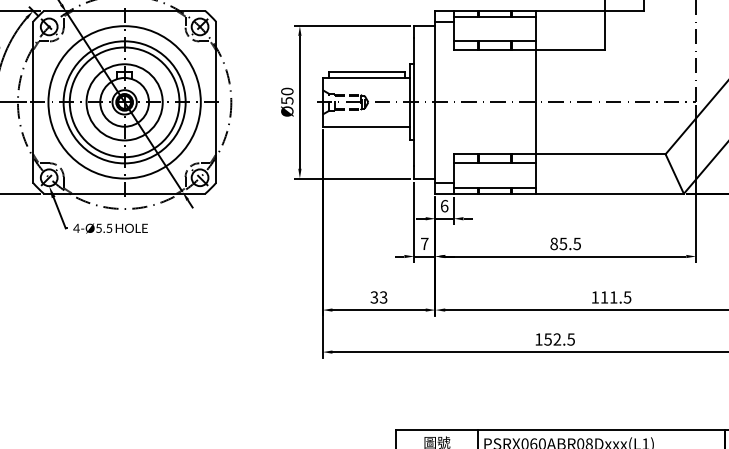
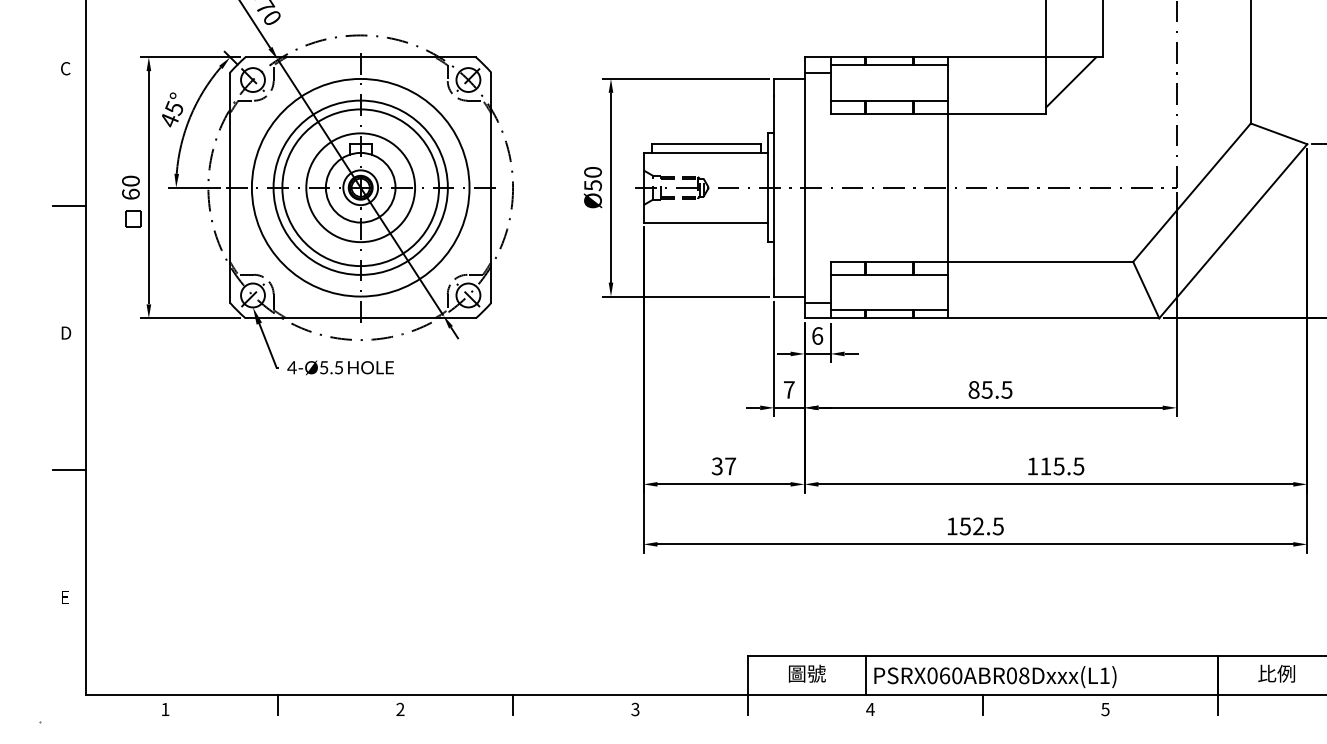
line: (622, 28) -> (1071, 82), added
text: (383, 297) -> (730, 466), 33 -> 37
text: (613, 297) -> (1058, 466), 111.5 -> 115.5

